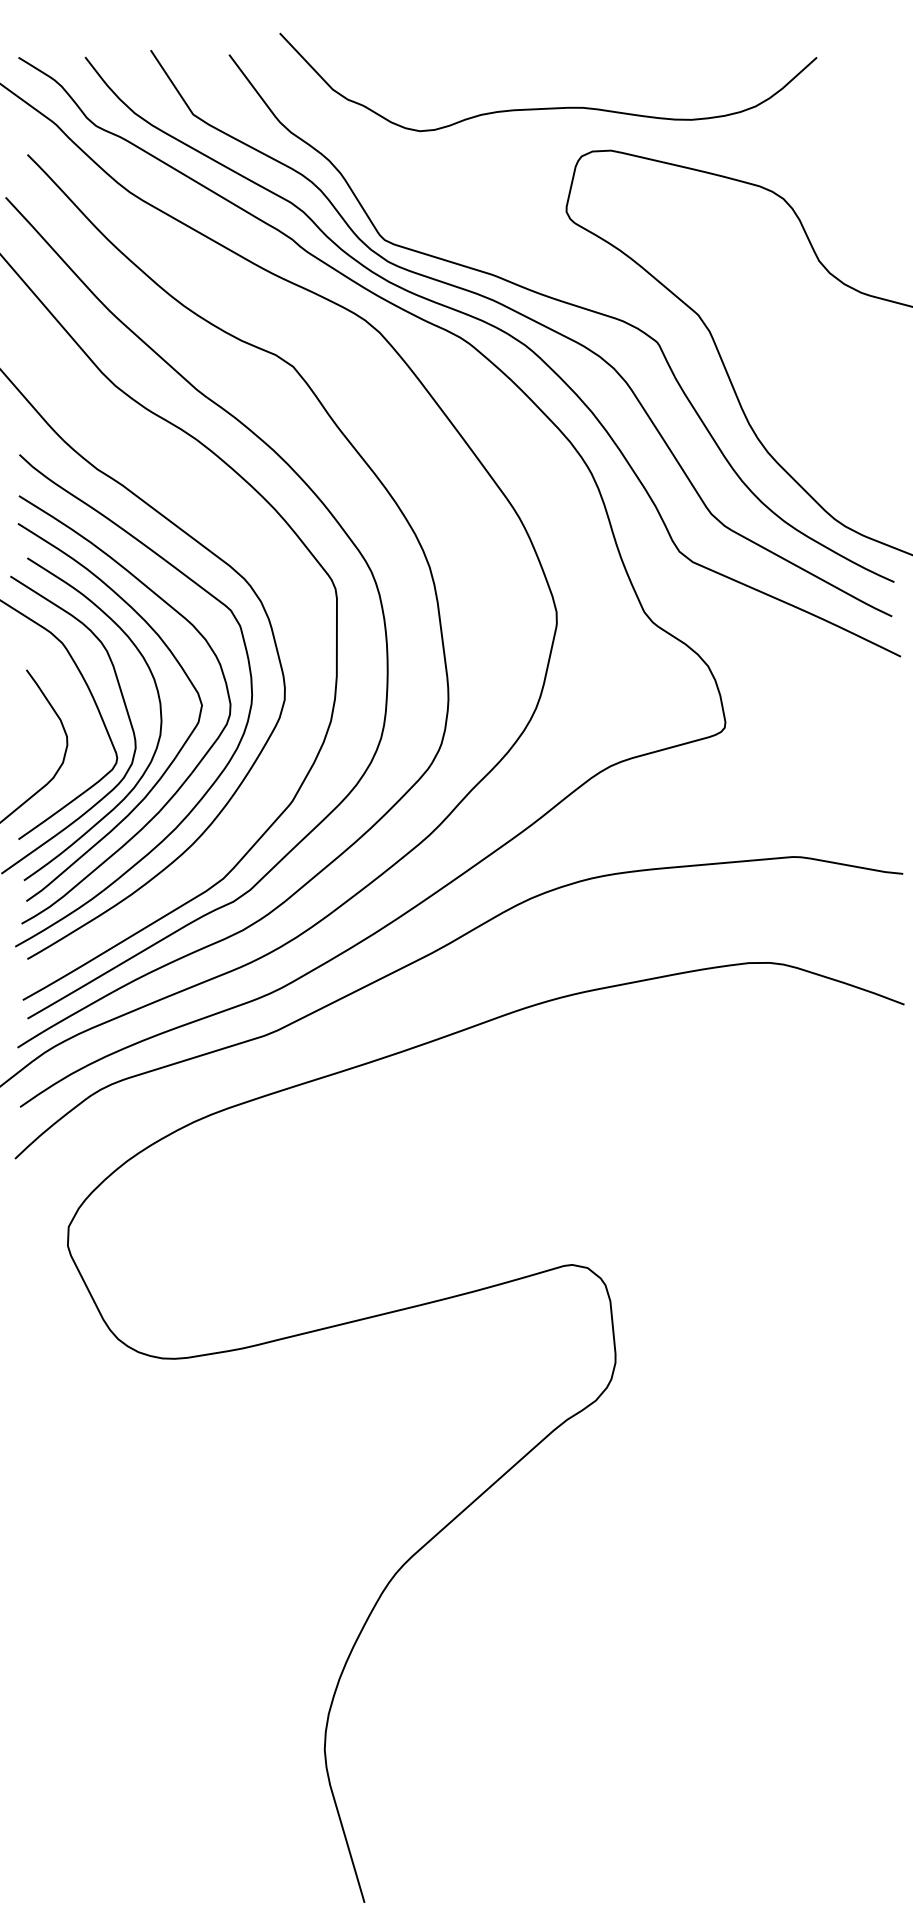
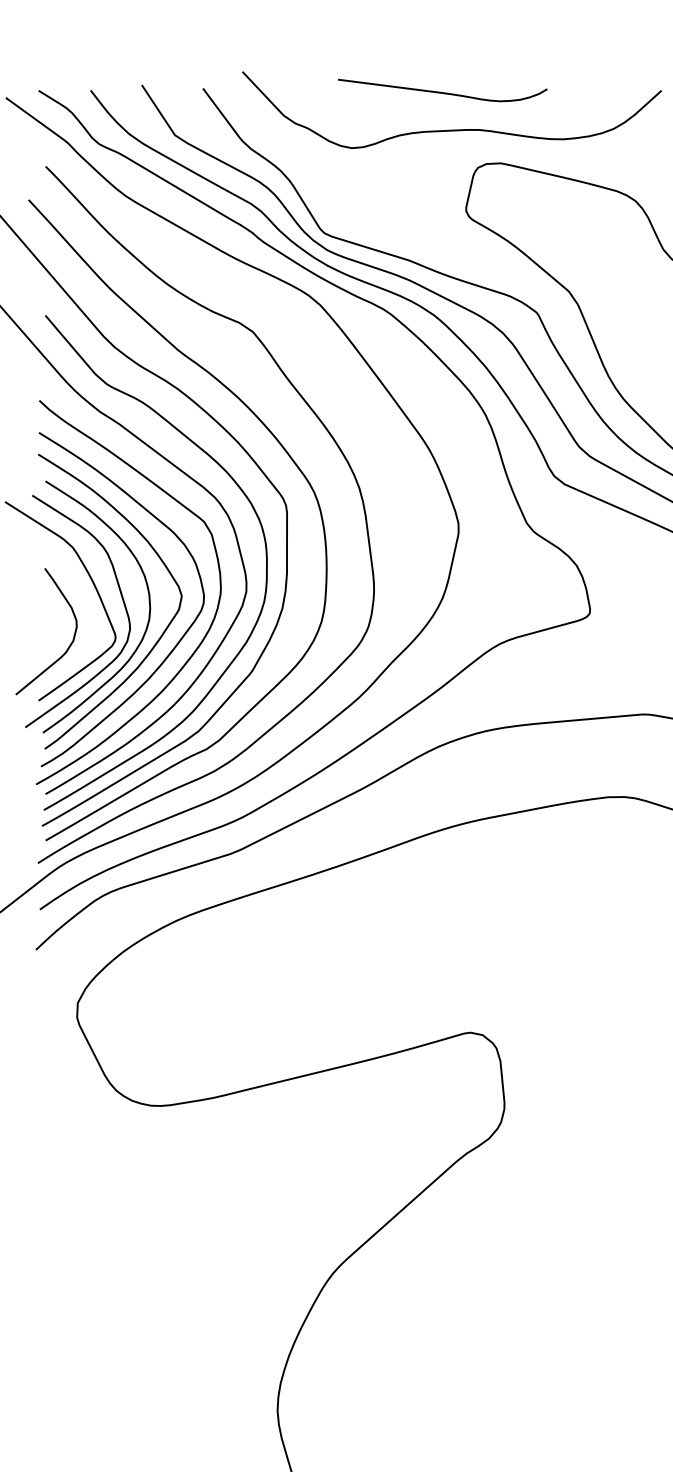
curve: (536, 59) -> (442, 92), added
curve: (309, 651) -> (265, 554), added

